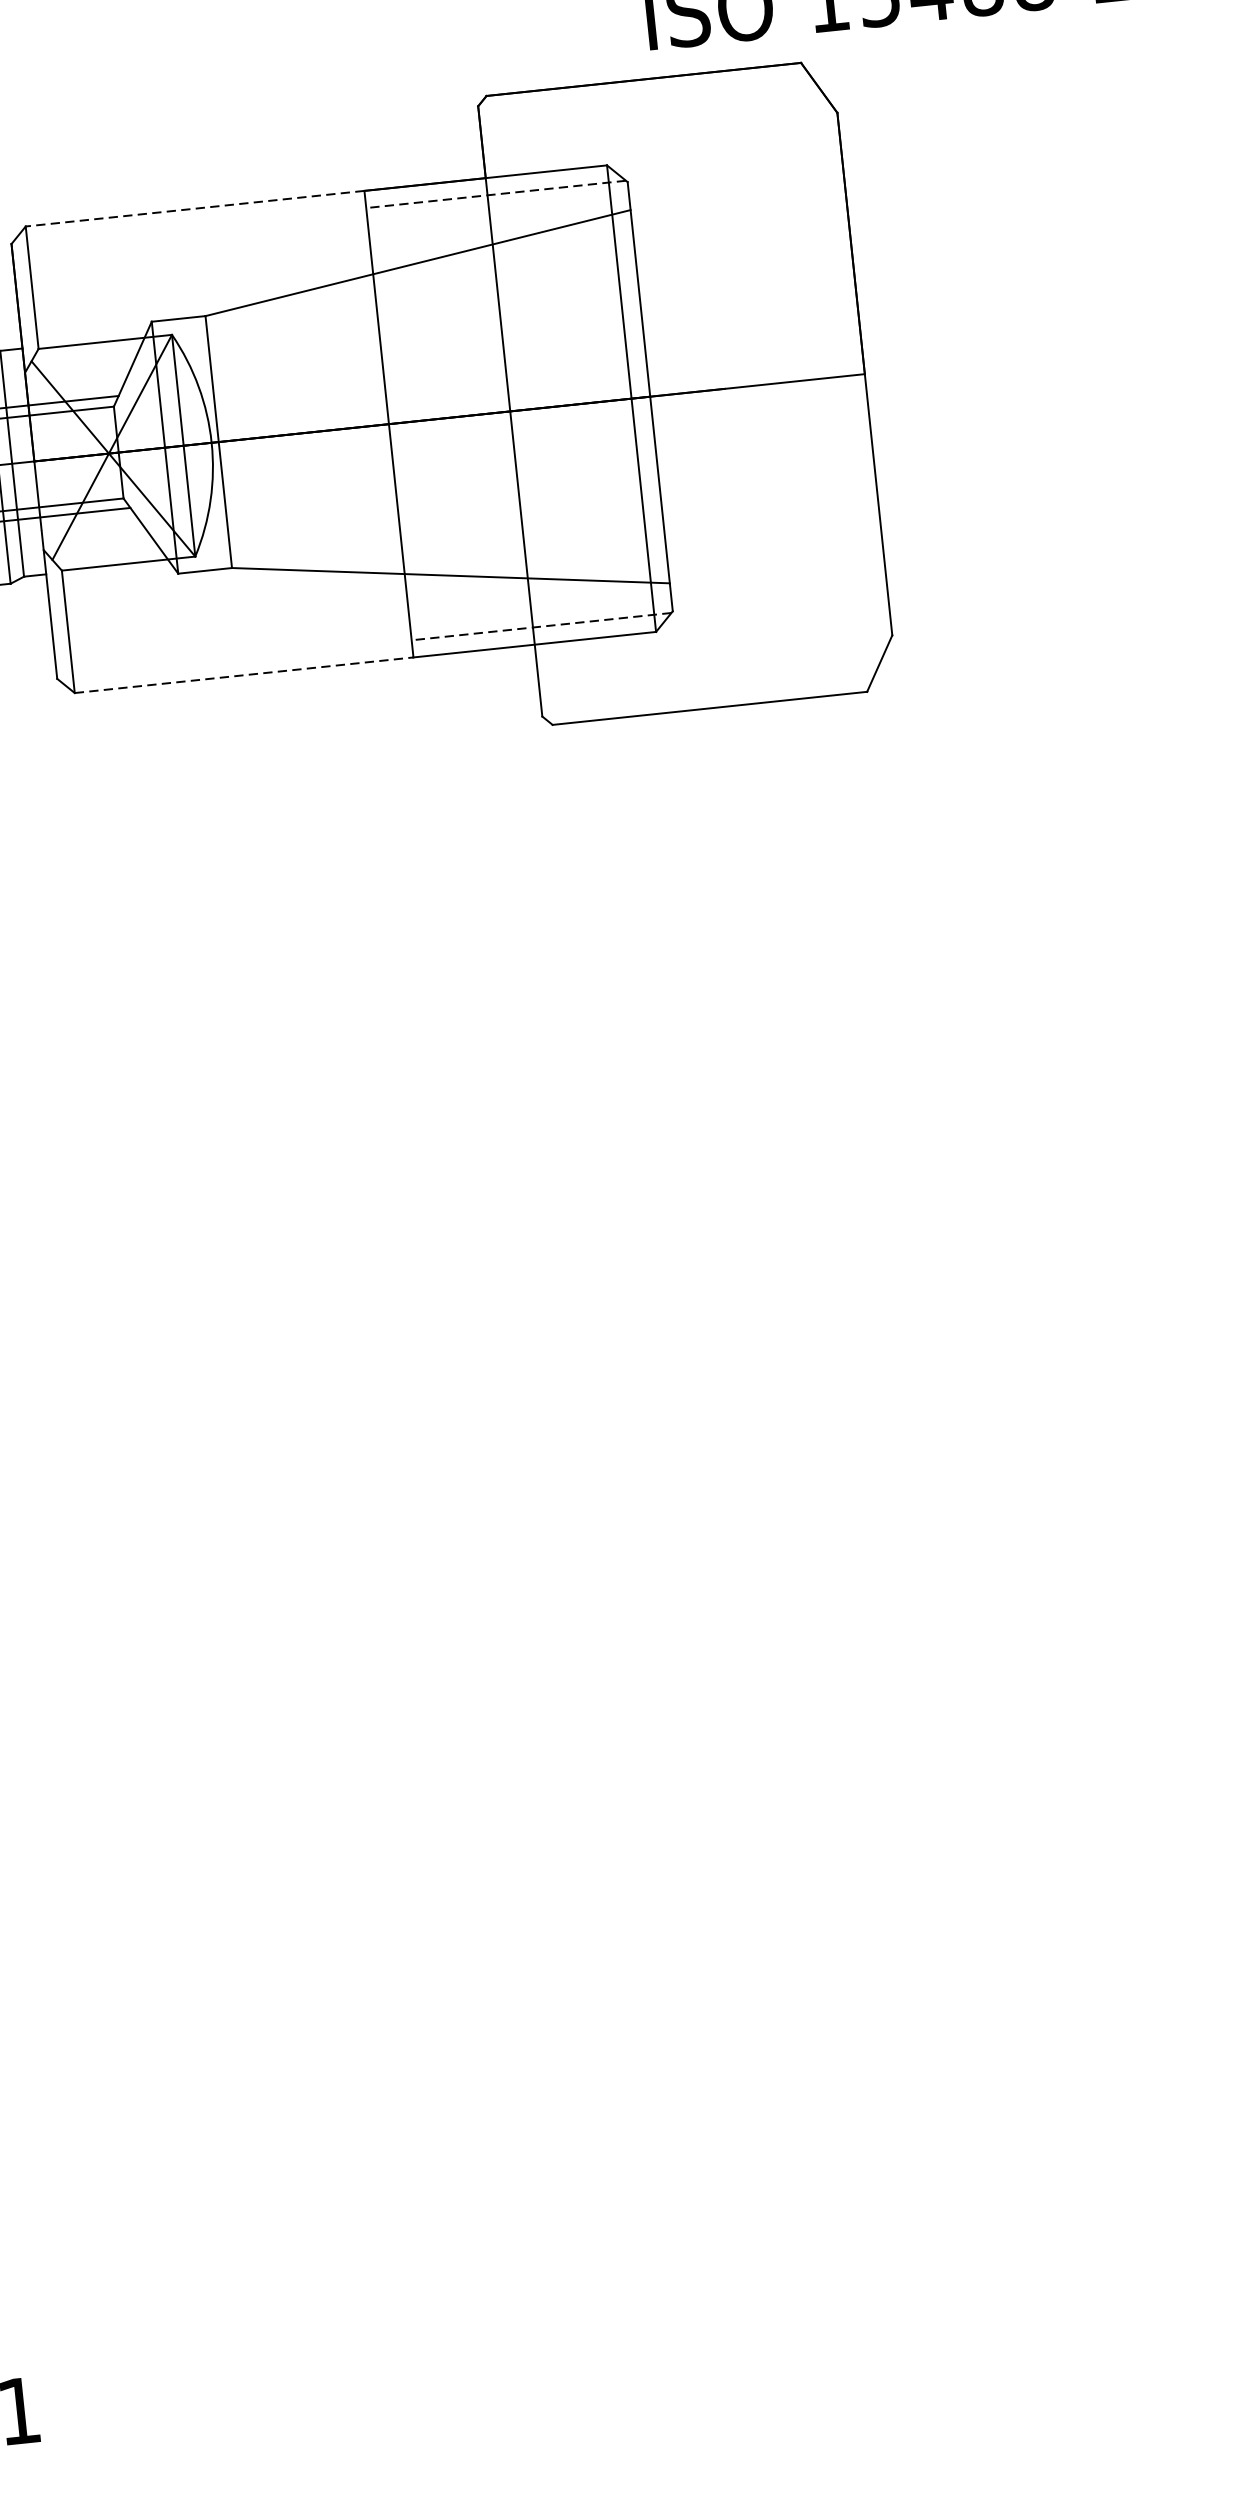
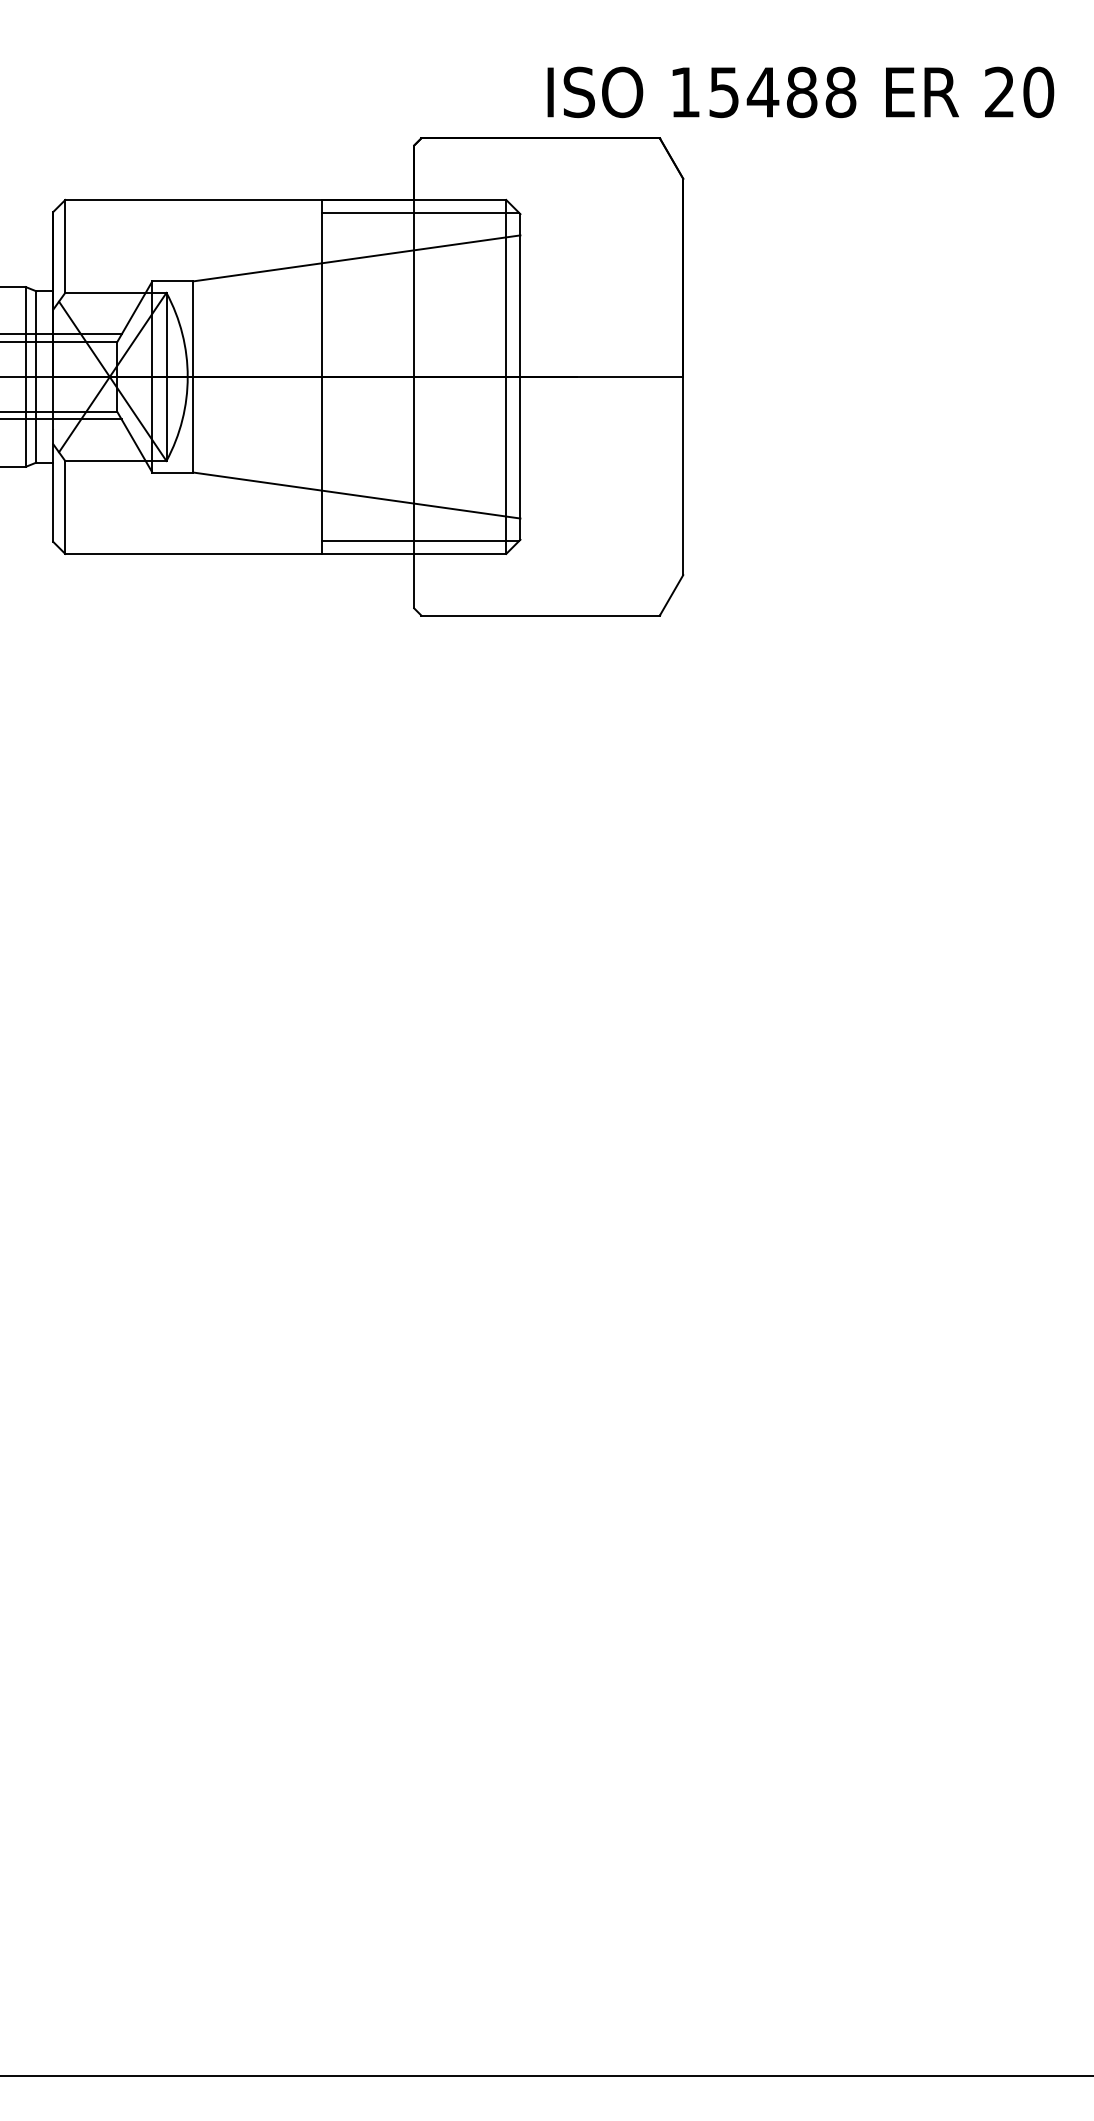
line: (495, 195) -> (420, 213), dashed -> solid
line: (194, 209) -> (193, 200), dashed -> solid
line: (541, 626) -> (420, 540), dashed -> solid
line: (245, 674) -> (194, 553), dashed -> solid

